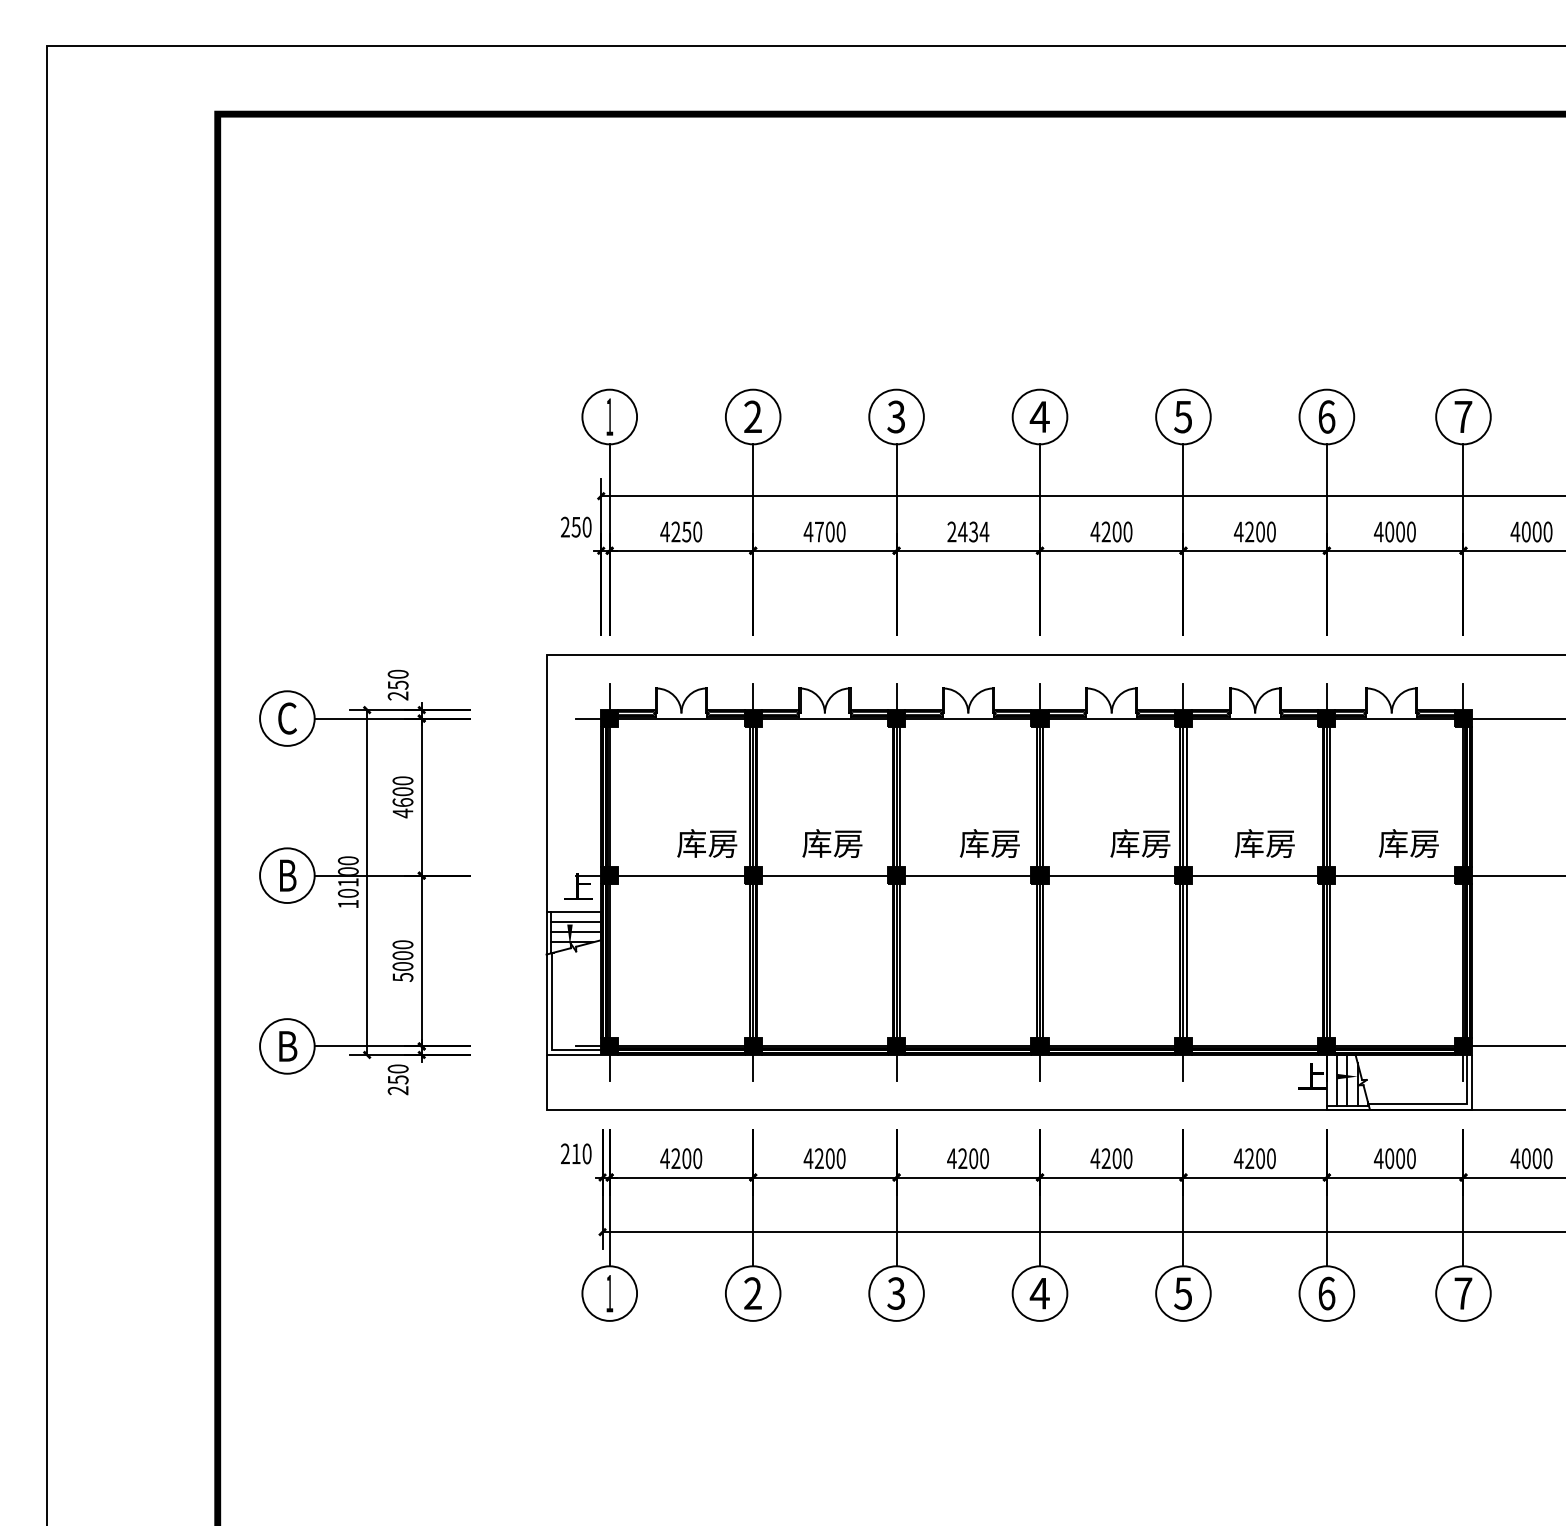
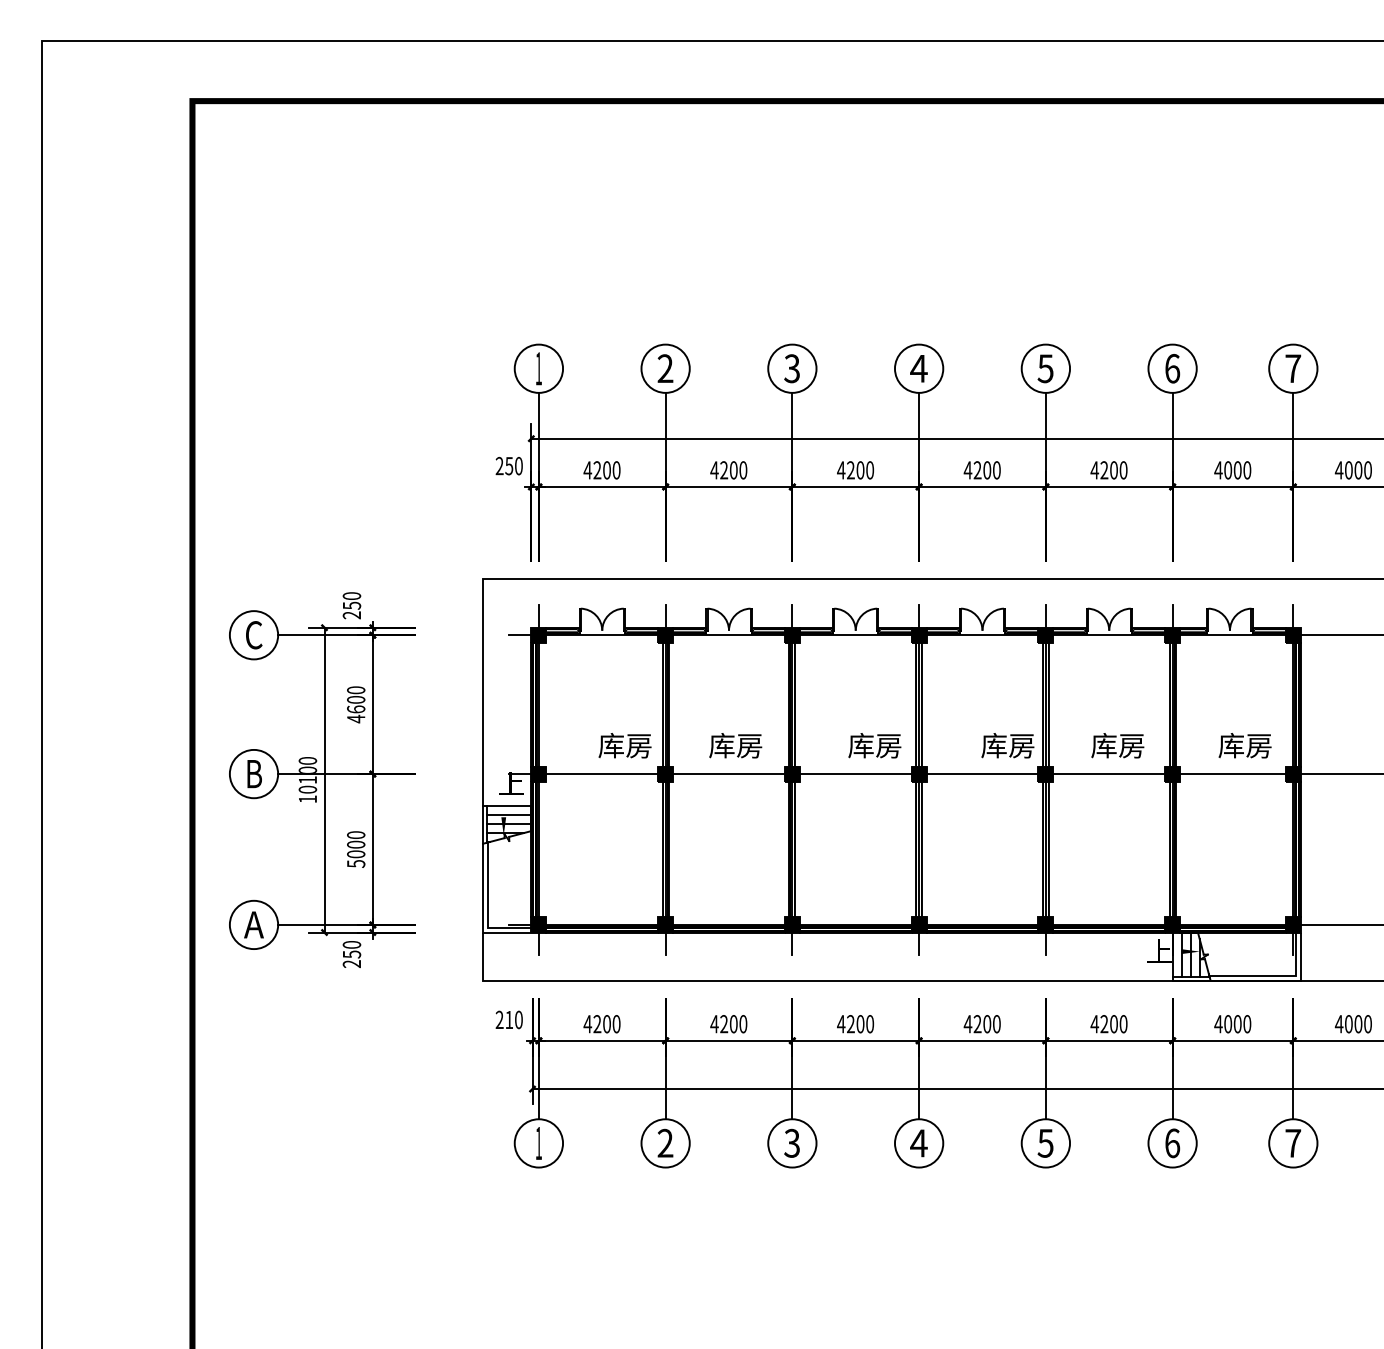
text: (686, 531) -> (606, 469), 4250 -> 4200
text: (818, 531) -> (723, 469), 4700 -> 4200
text: (968, 531) -> (855, 469), 2434 -> 4200
text: (287, 1046) -> (254, 925), B -> A

